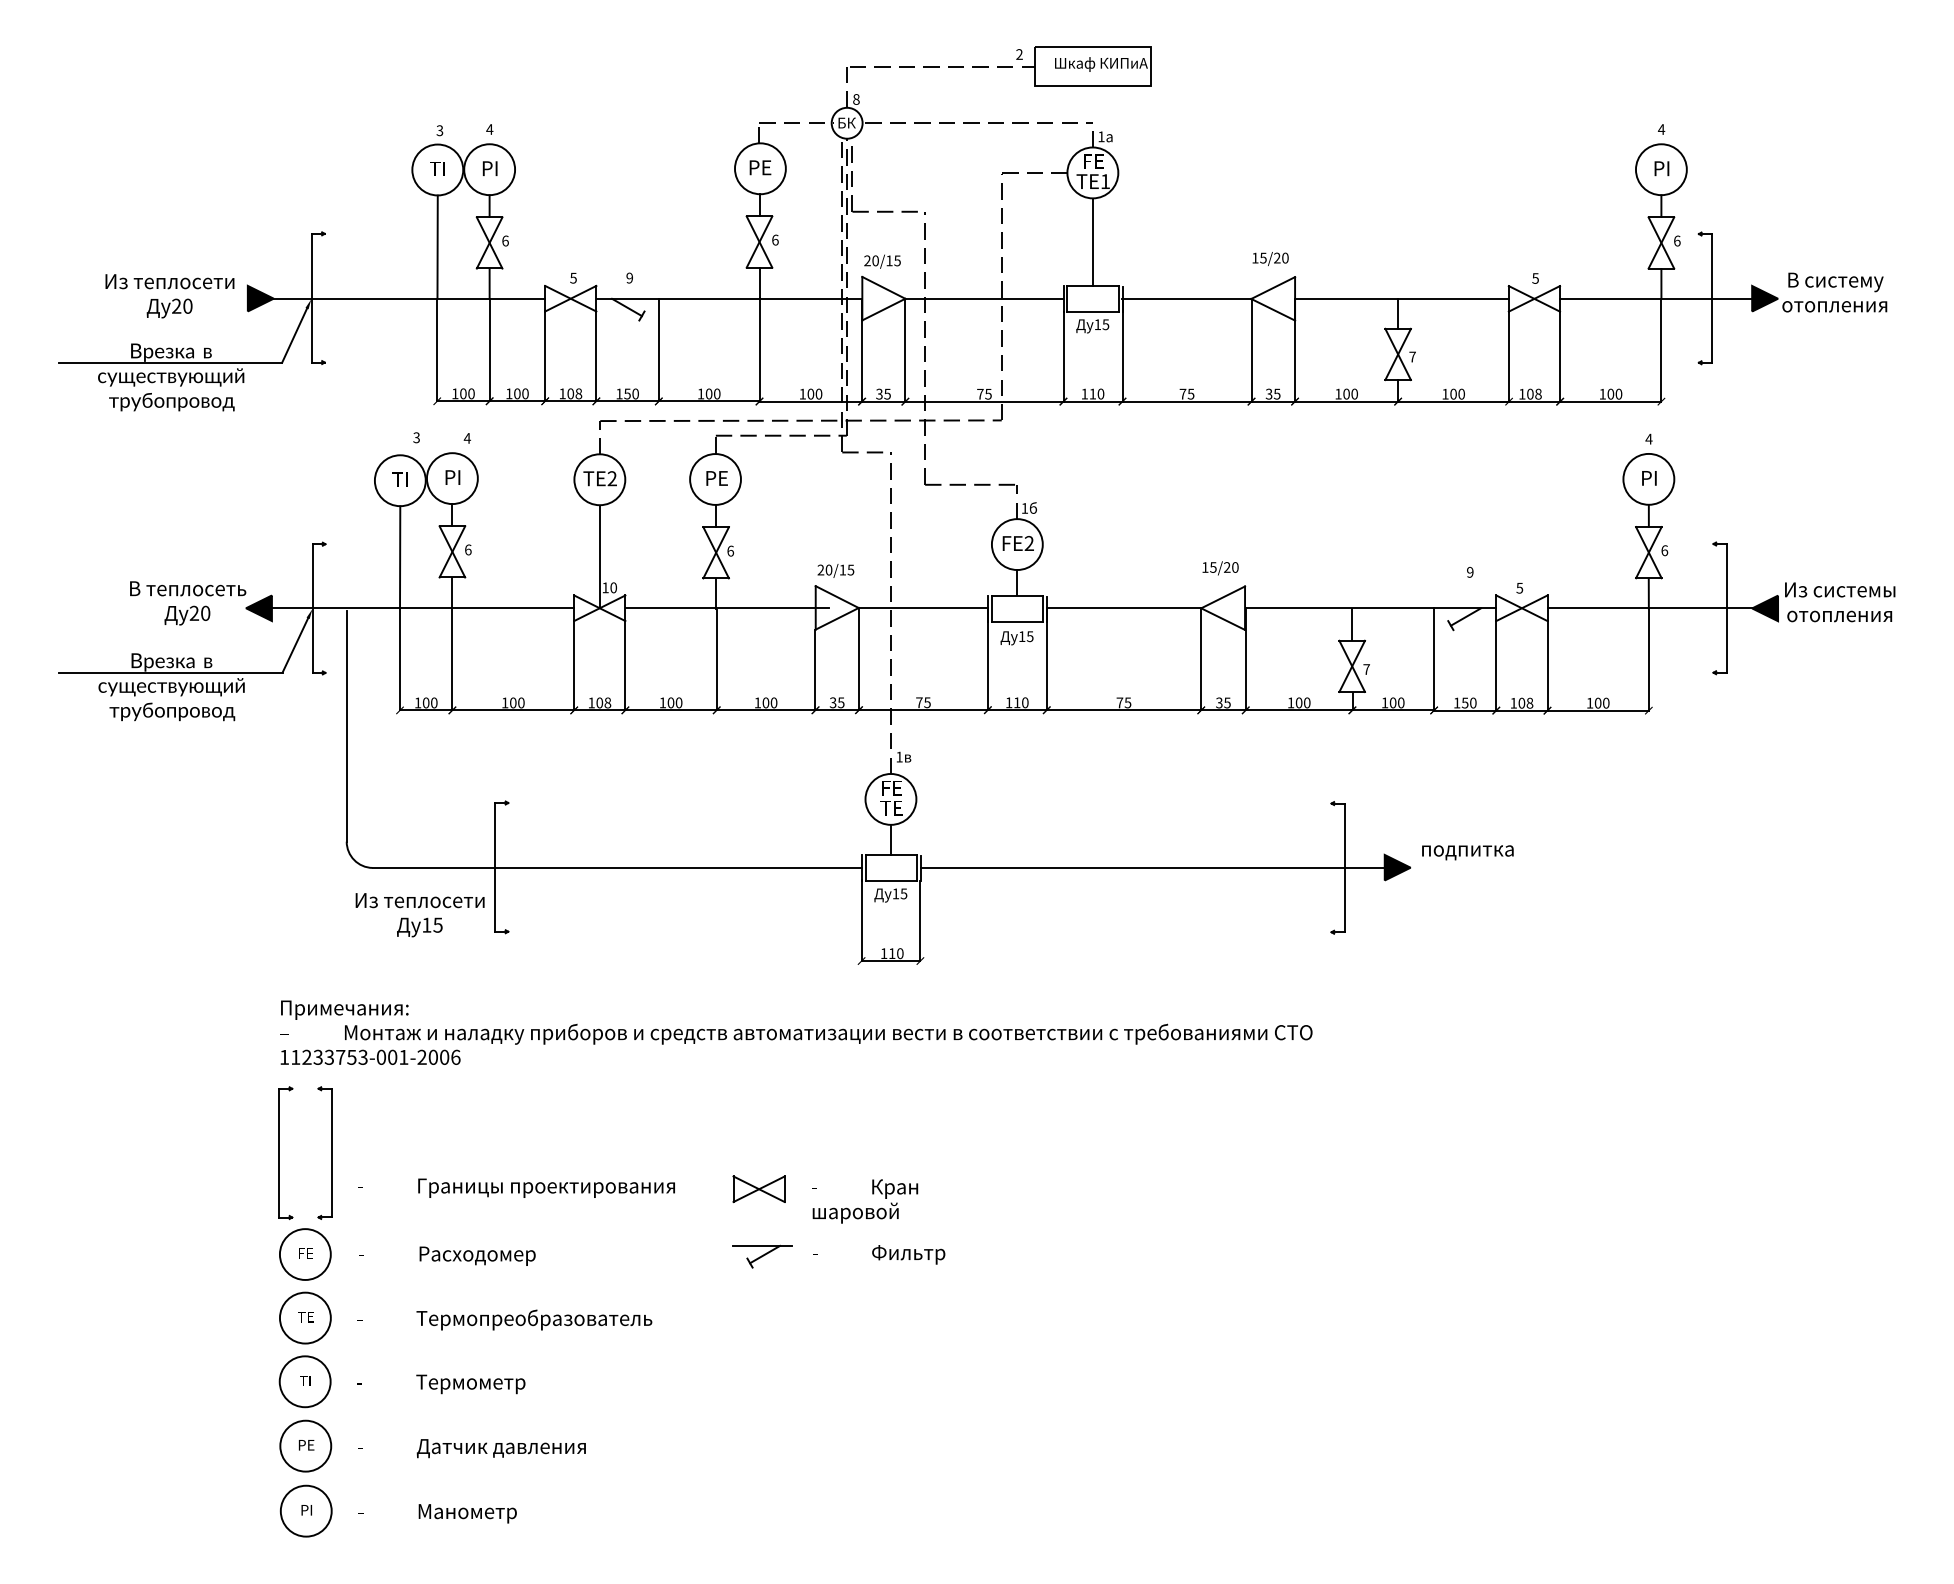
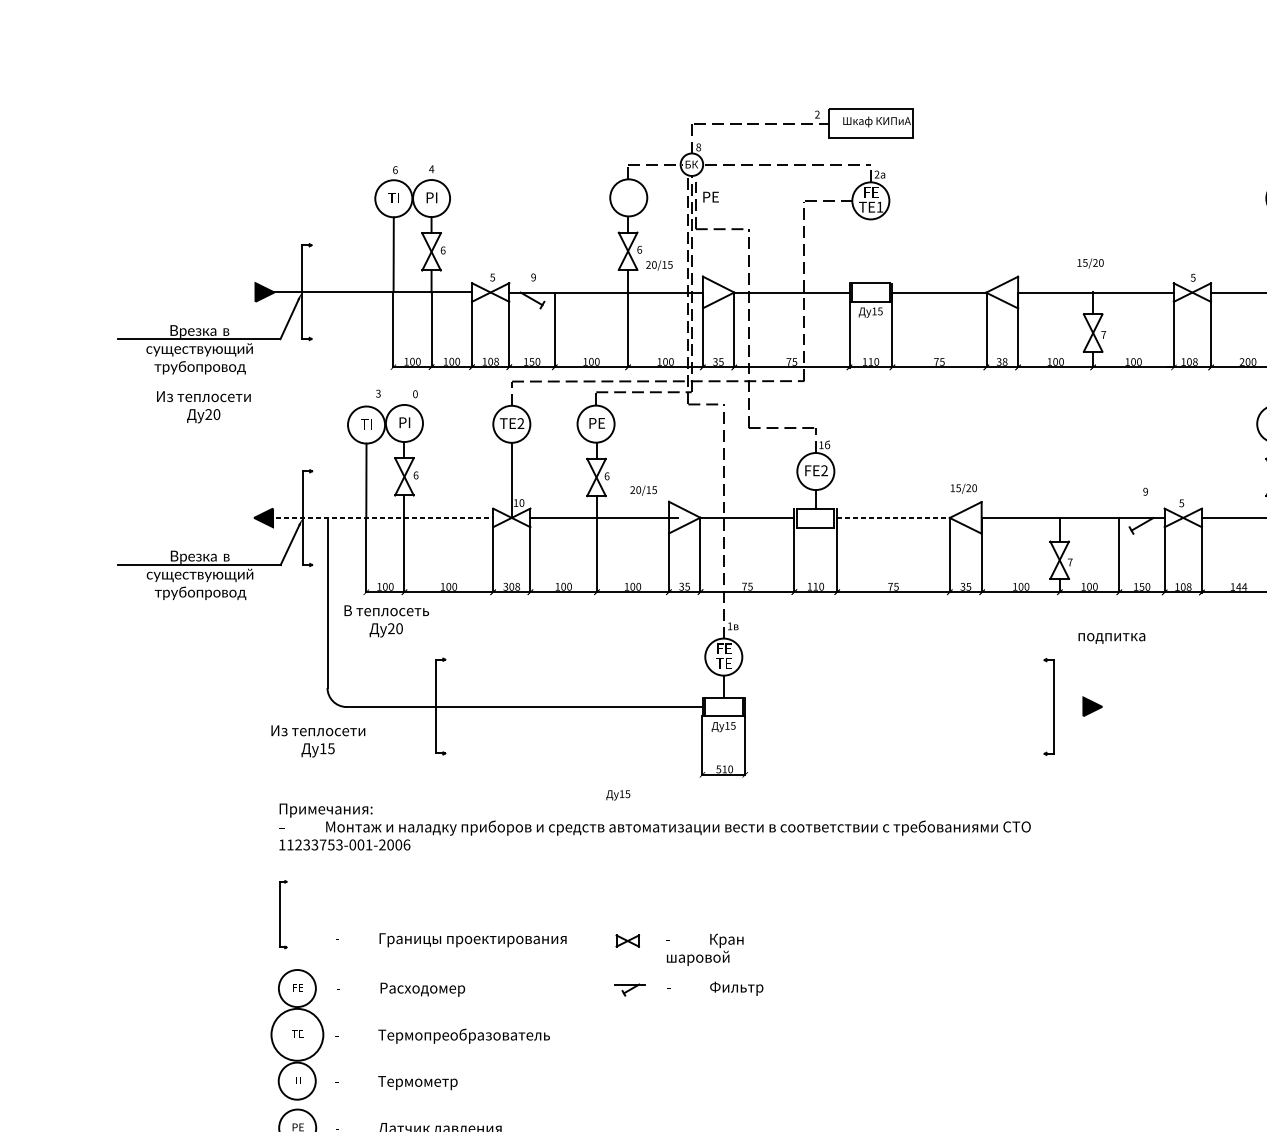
text: (439, 130) -> (395, 170), 3 -> 6
text: (1101, 136) -> (877, 174), 1 -> 2
text: (760, 167) -> (711, 196), moved
line: (1092, 241) -> (870, 250), removed
text: (1270, 258) -> (1090, 263), moved
text: (882, 261) -> (659, 265), moved
text: (169, 296) -> (203, 407), moved
text: (1276, 393) -> (1004, 361), 35 -> 38
text: (1602, 393) -> (1241, 361), 100 -> 200
text: (467, 438) -> (415, 394), 4 -> 0
text: (835, 570) -> (643, 490), moved
text: (188, 603) -> (387, 621), moved
line: (419, 608) -> (380, 518), solid -> dashed
line: (1124, 608) -> (893, 518), solid -> dashed
text: (1016, 638) -> (617, 795), moved
text: (591, 702) -> (505, 586), 108 -> 308
text: (1601, 702) -> (1241, 586), 100 -> 144
text: (1467, 852) -> (1111, 638), moved
line: (1155, 868) -> (916, 707), removed
text: (419, 915) -> (317, 741), moved
text: (883, 953) -> (718, 769), 110 -> 510
part: (285, 1152) -> (282, 914), size x0.7
part: (331, 1152) -> (316, 914), removed
part: (758, 1189) -> (627, 941), size x0.6
part: (762, 1256) -> (630, 989), size x0.7
circle: (304, 1317) -> (296, 1034), size x1.4

